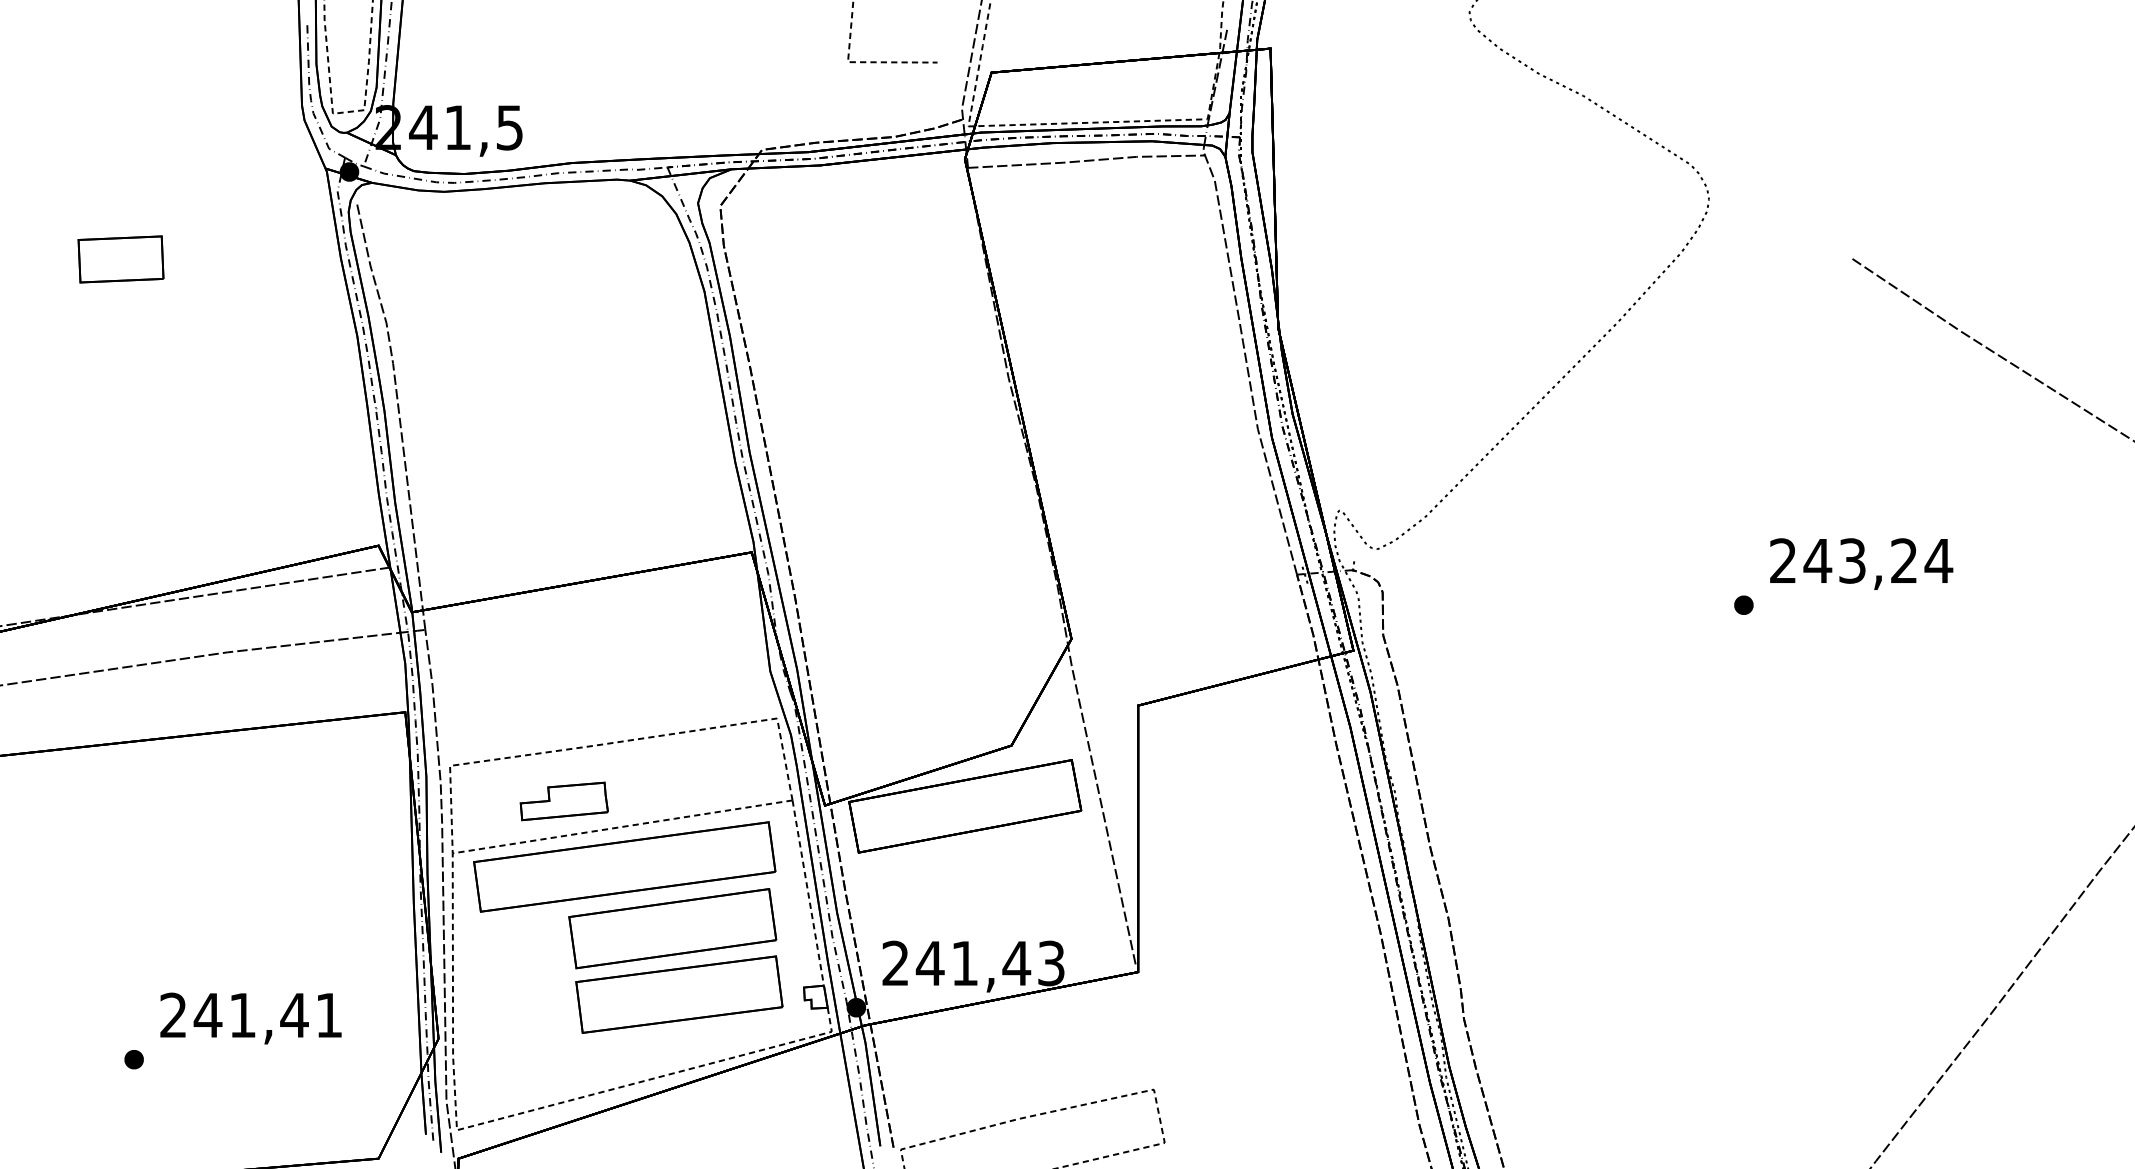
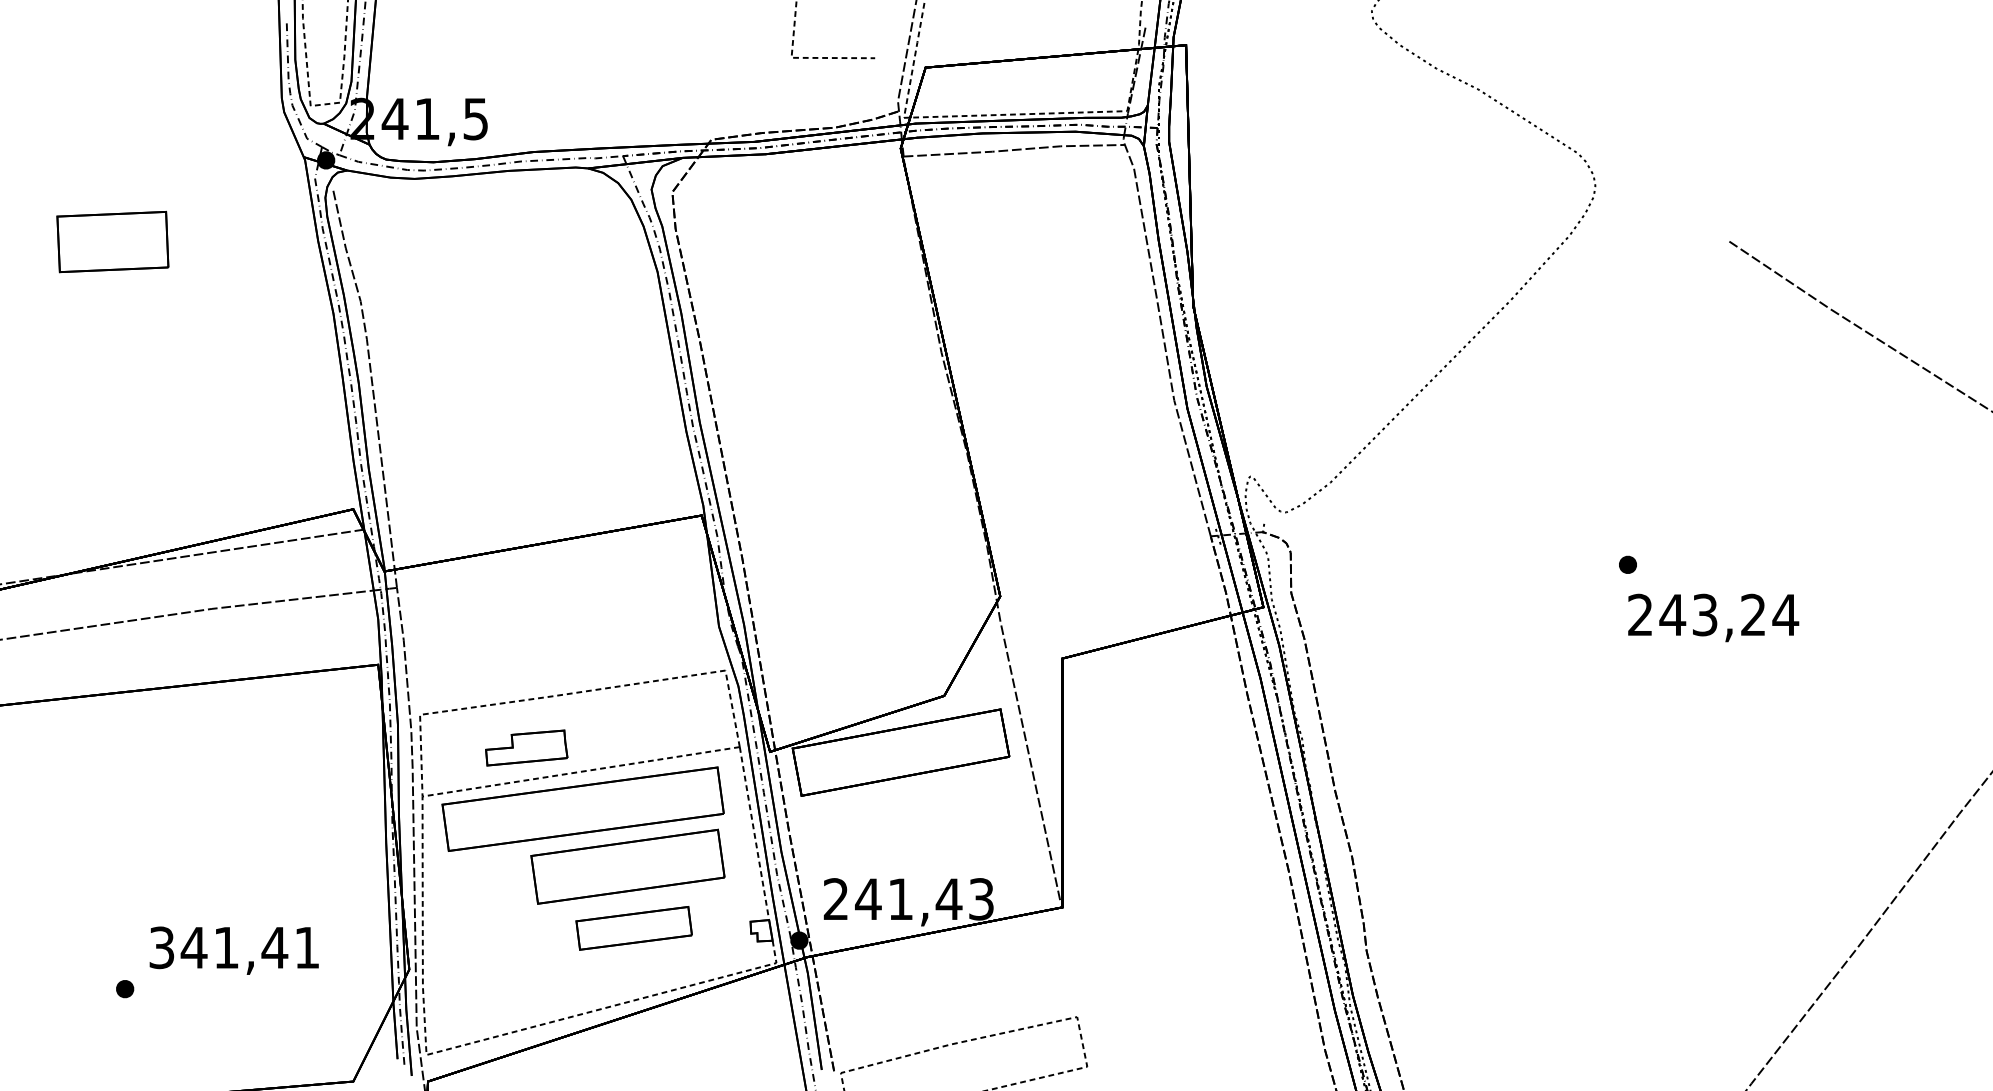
part: (120, 259) -> (112, 242), size x1.4
text: (1861, 563) -> (1713, 617), moved
part: (679, 994) -> (634, 928), size x0.6
text: (173, 1015) -> (161, 947), 241,41 -> 341,41

